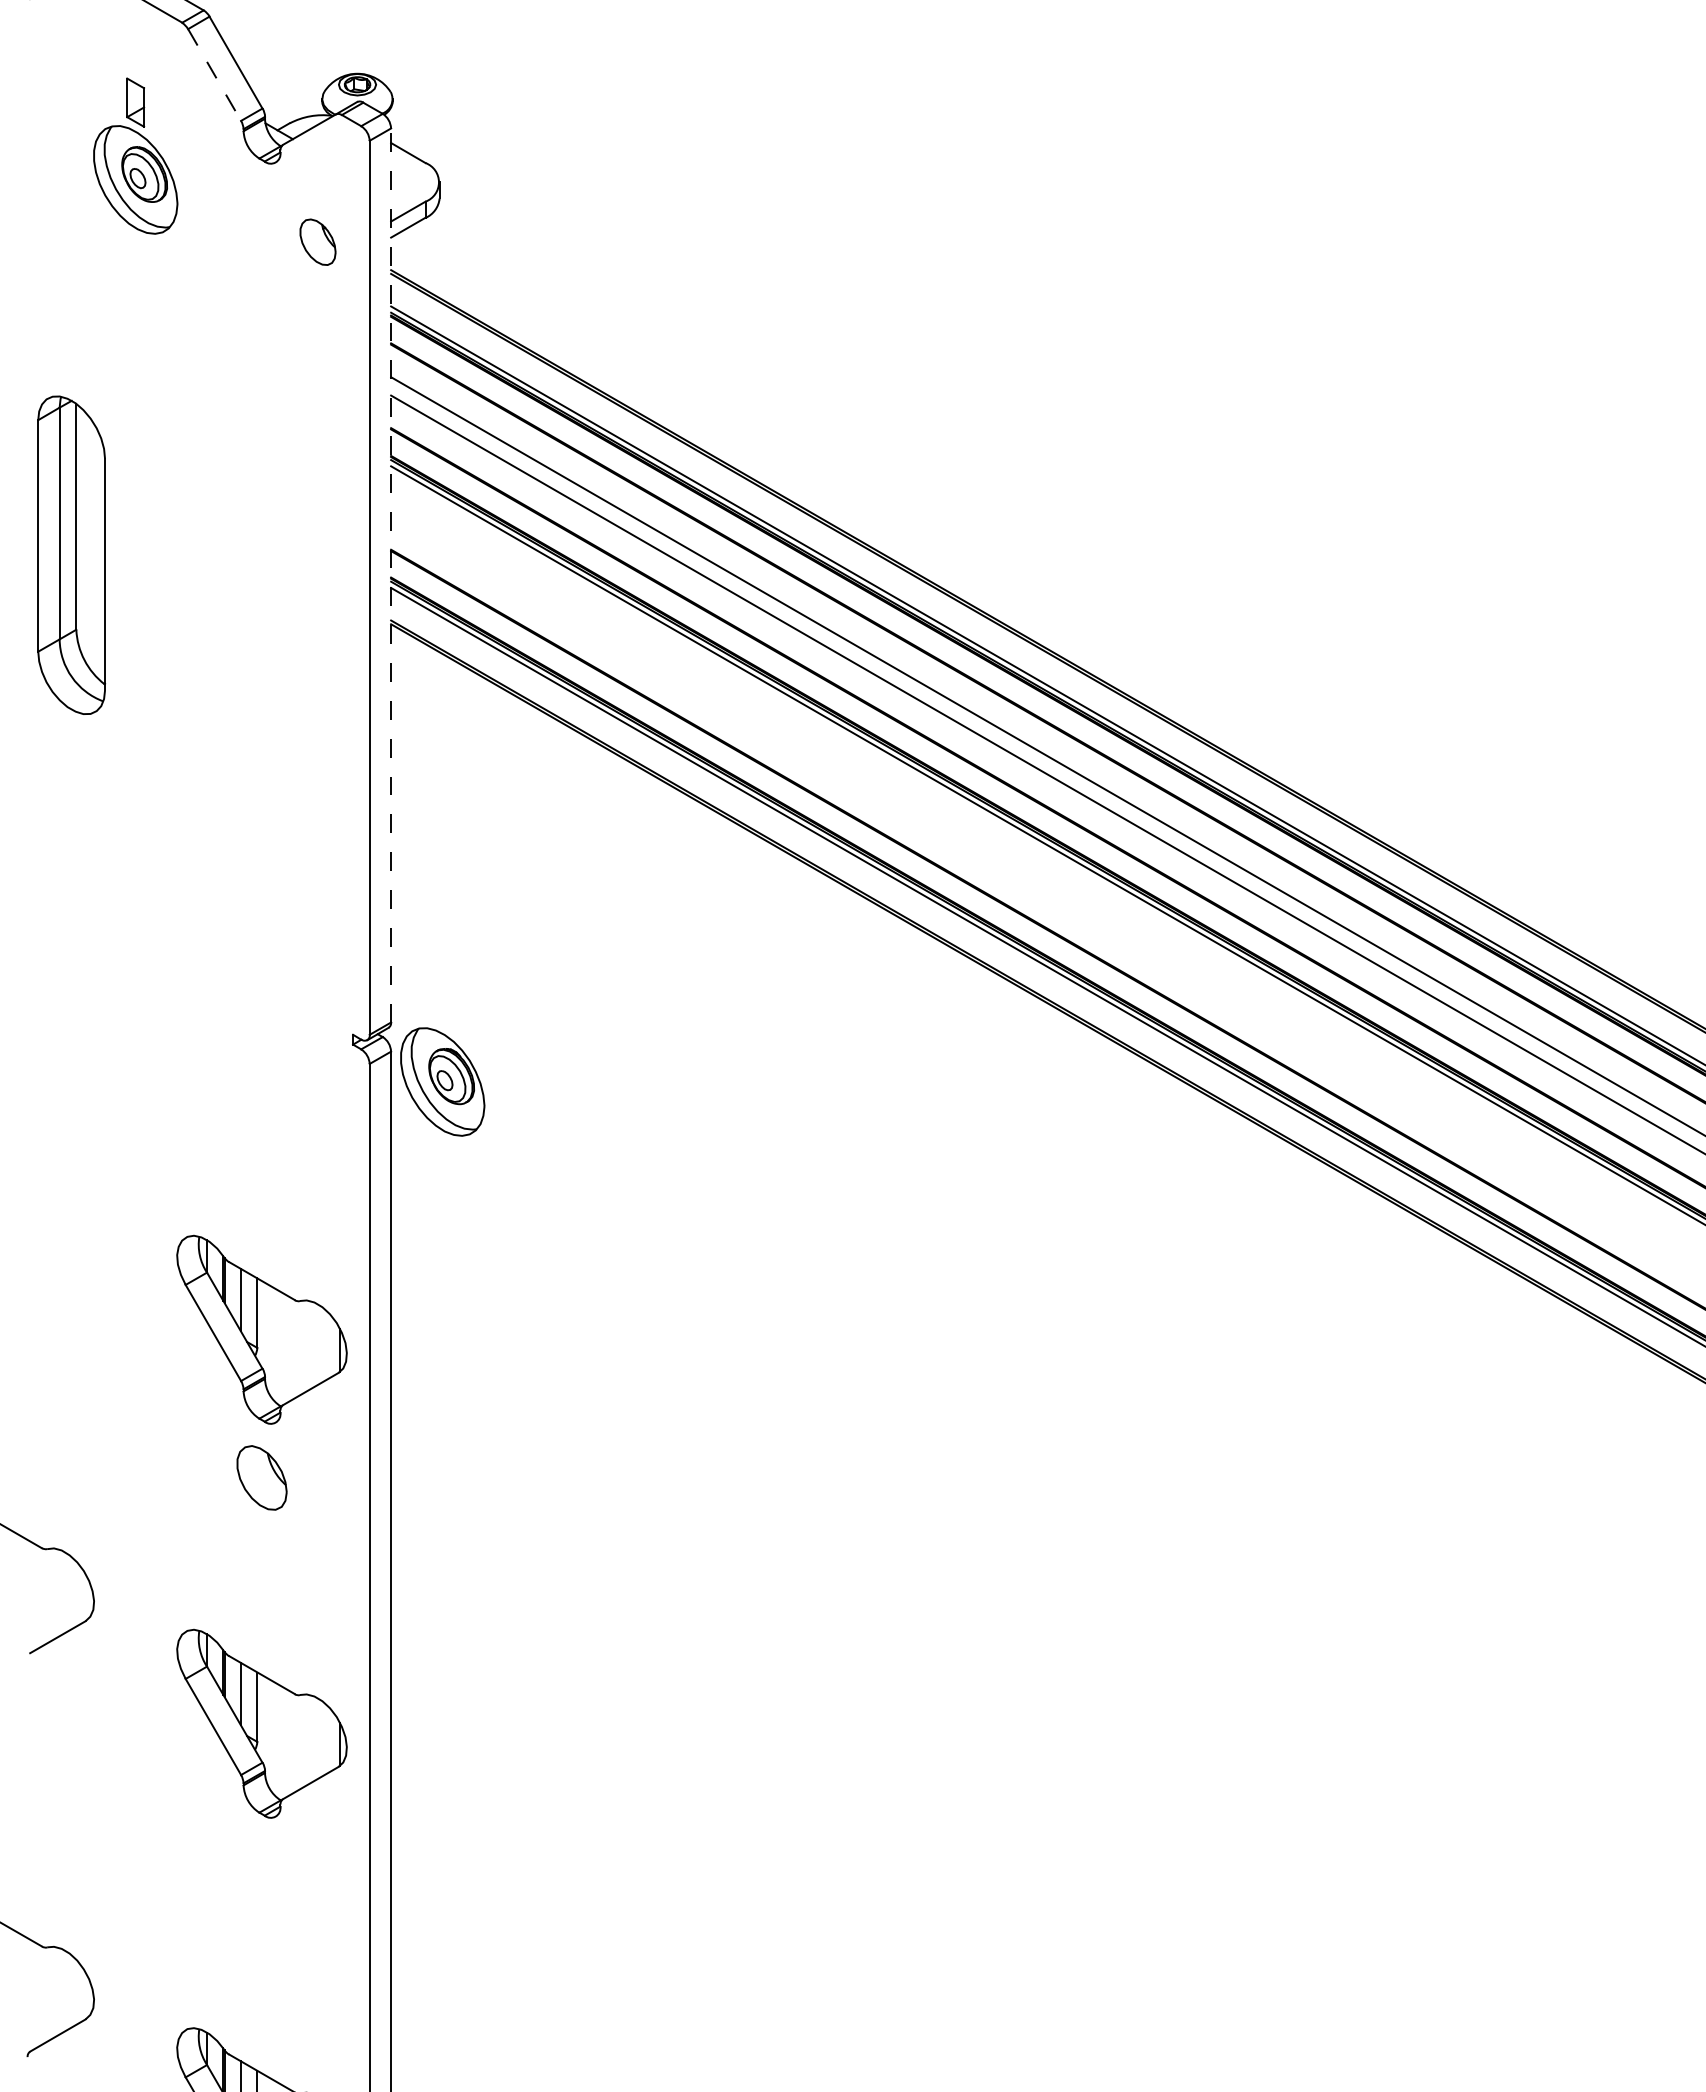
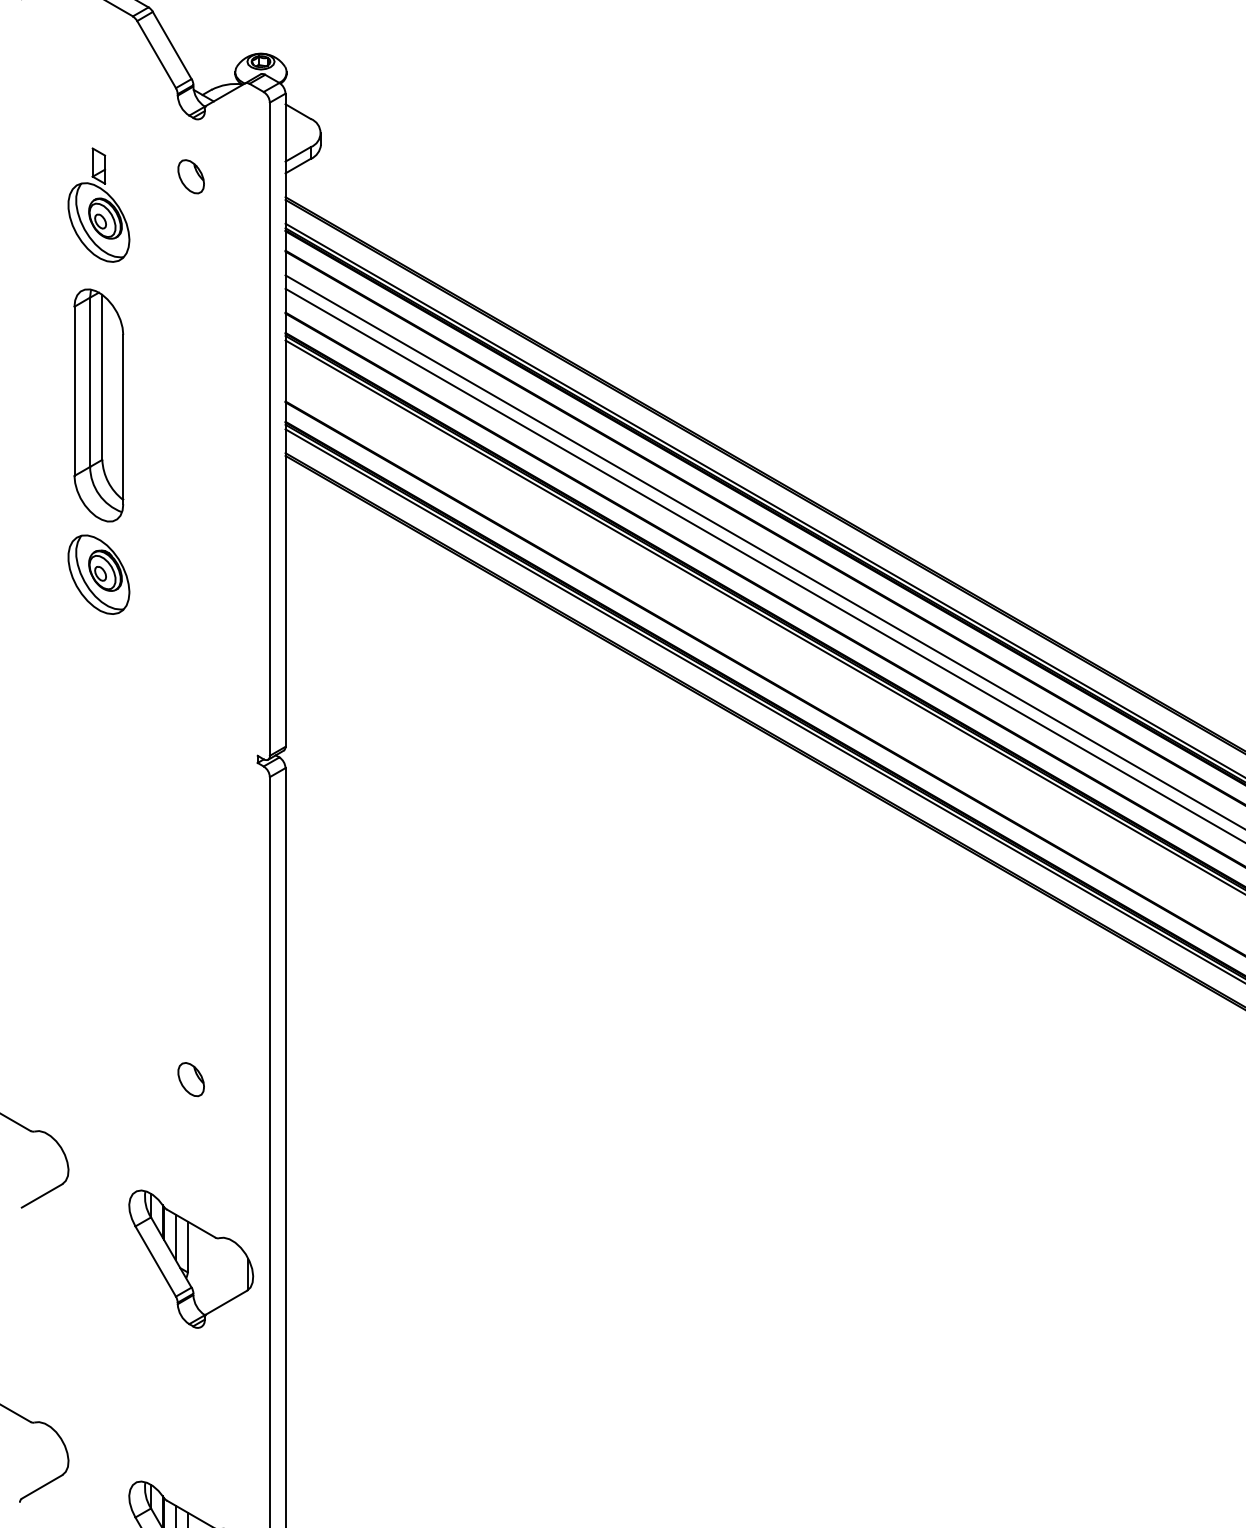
line: (214, 75) -> (156, 54), dashed -> solid
part: (135, 155) -> (98, 204), moved
part: (317, 241) -> (190, 176), moved
part: (71, 554) -> (98, 404), moved
line: (391, 574) -> (285, 419), dashed -> solid
part: (442, 1081) -> (98, 574), moved
part: (261, 1329) -> (190, 971), removed
part: (261, 1477) -> (190, 1079), size x0.71

